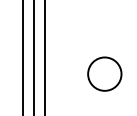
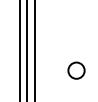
circle: (104, 74) -> (76, 70), size x0.7

